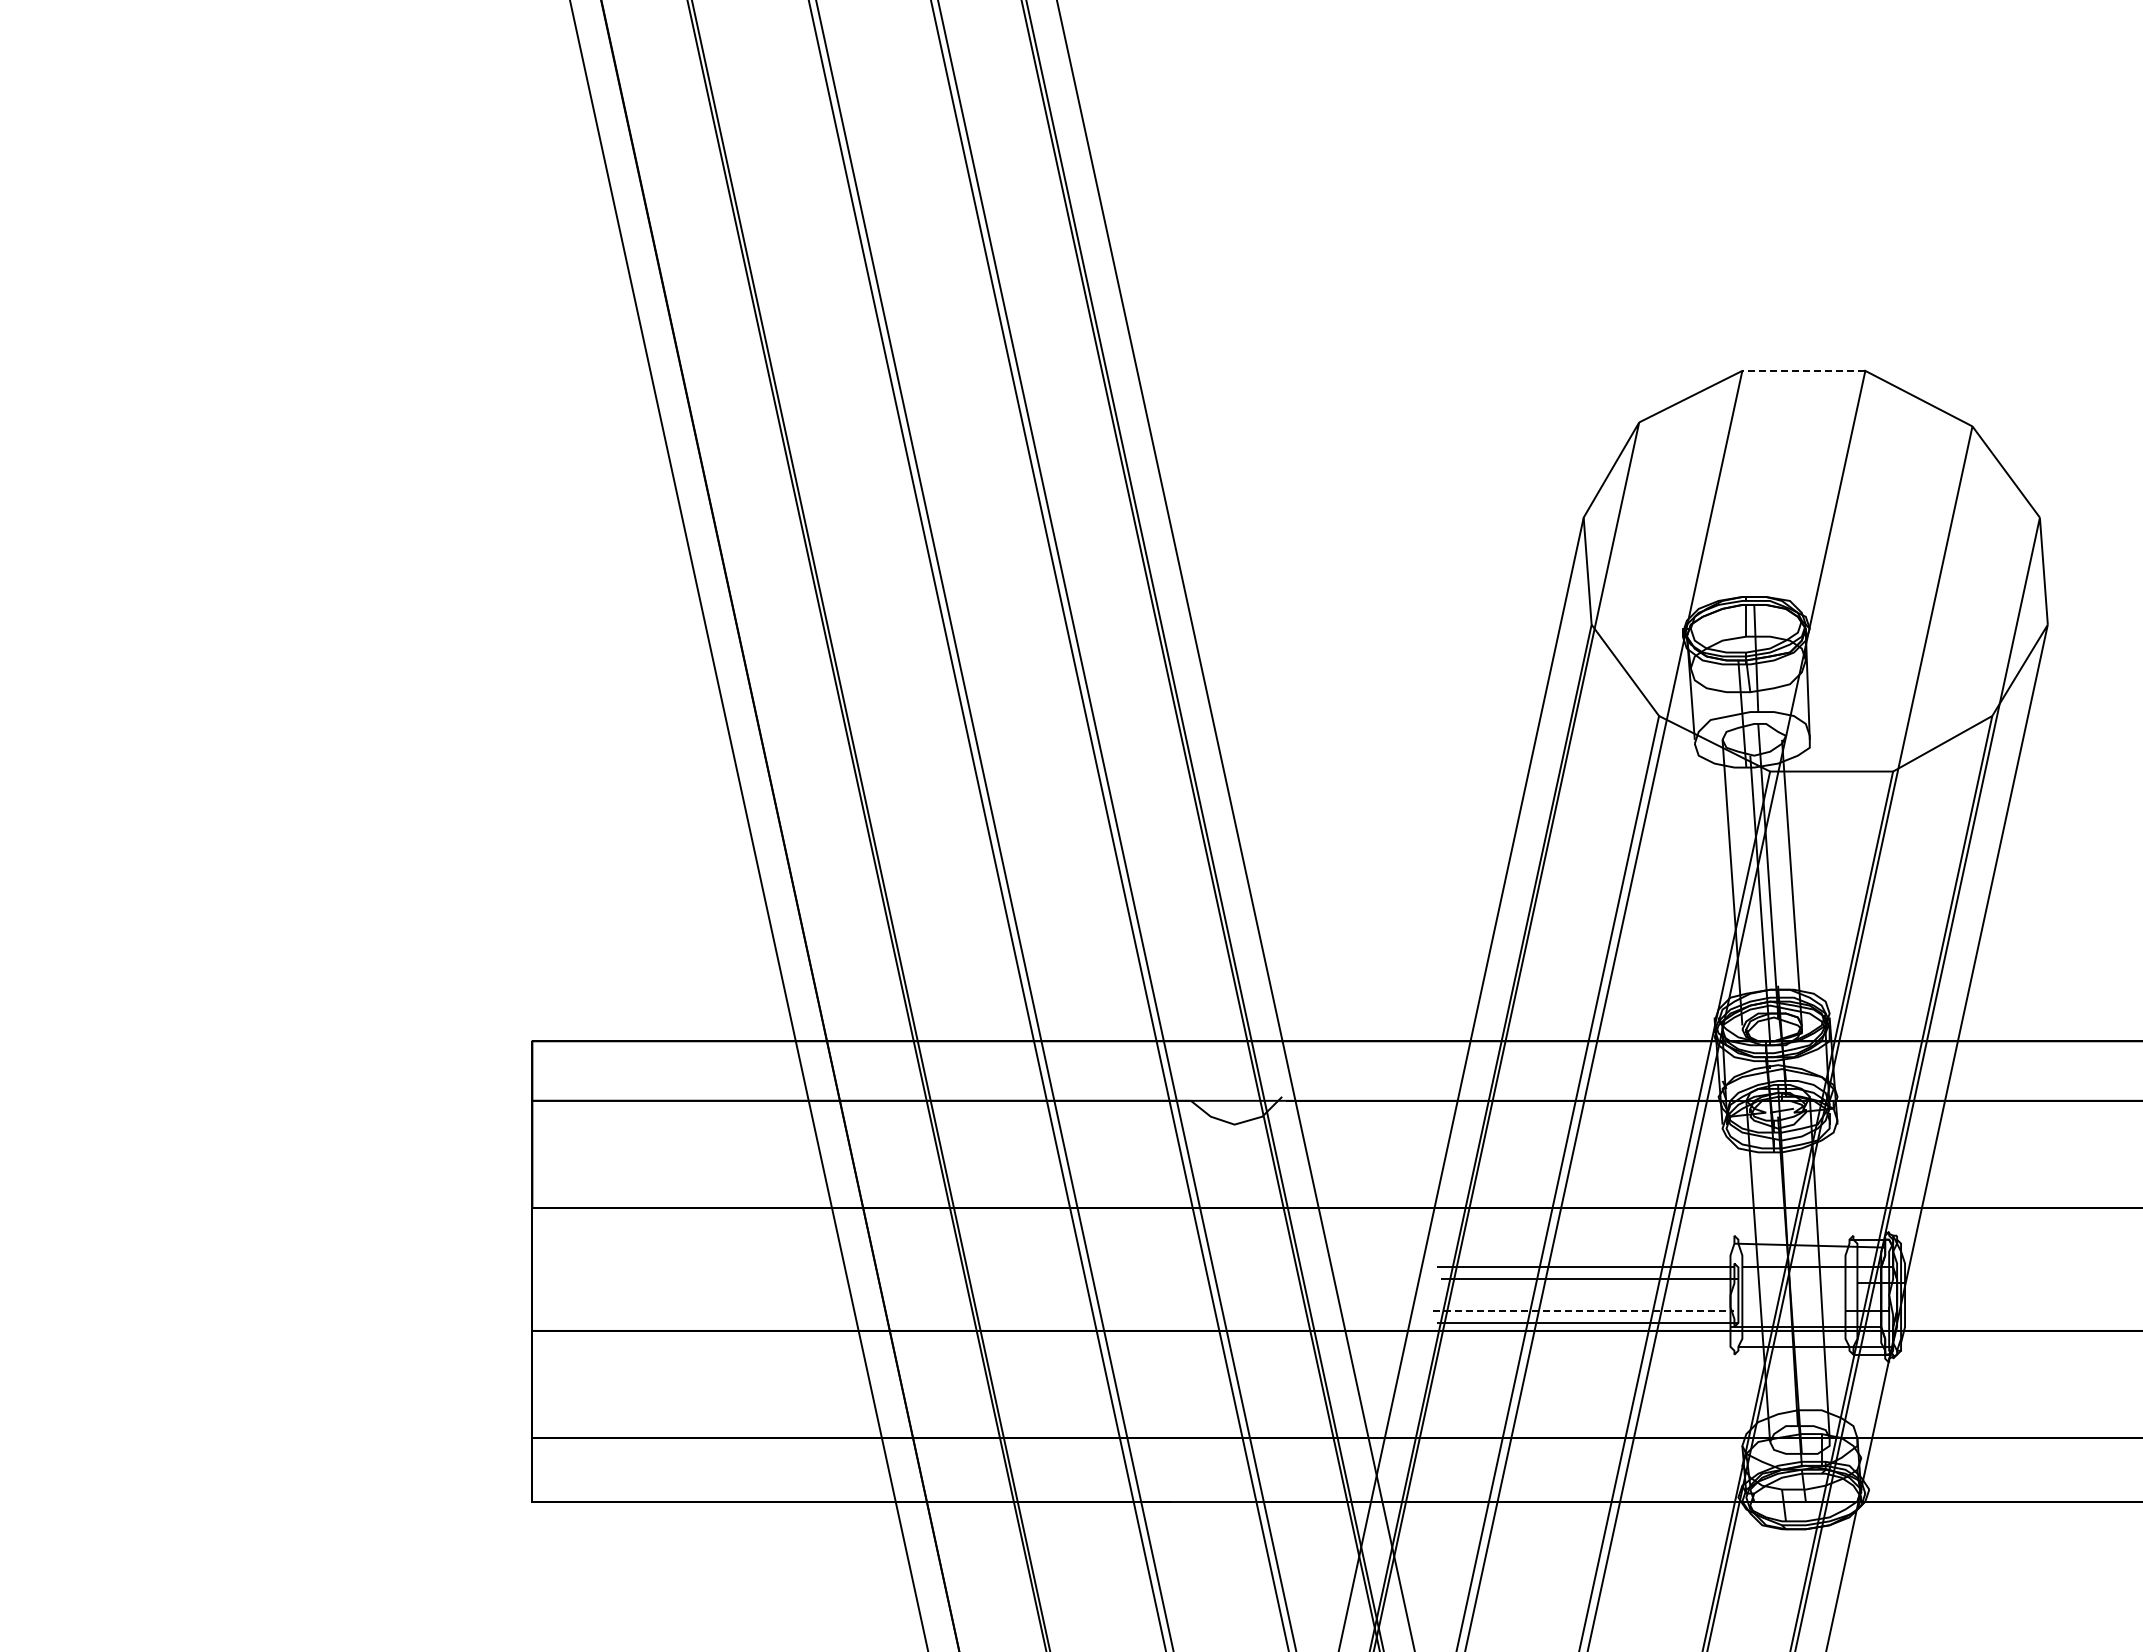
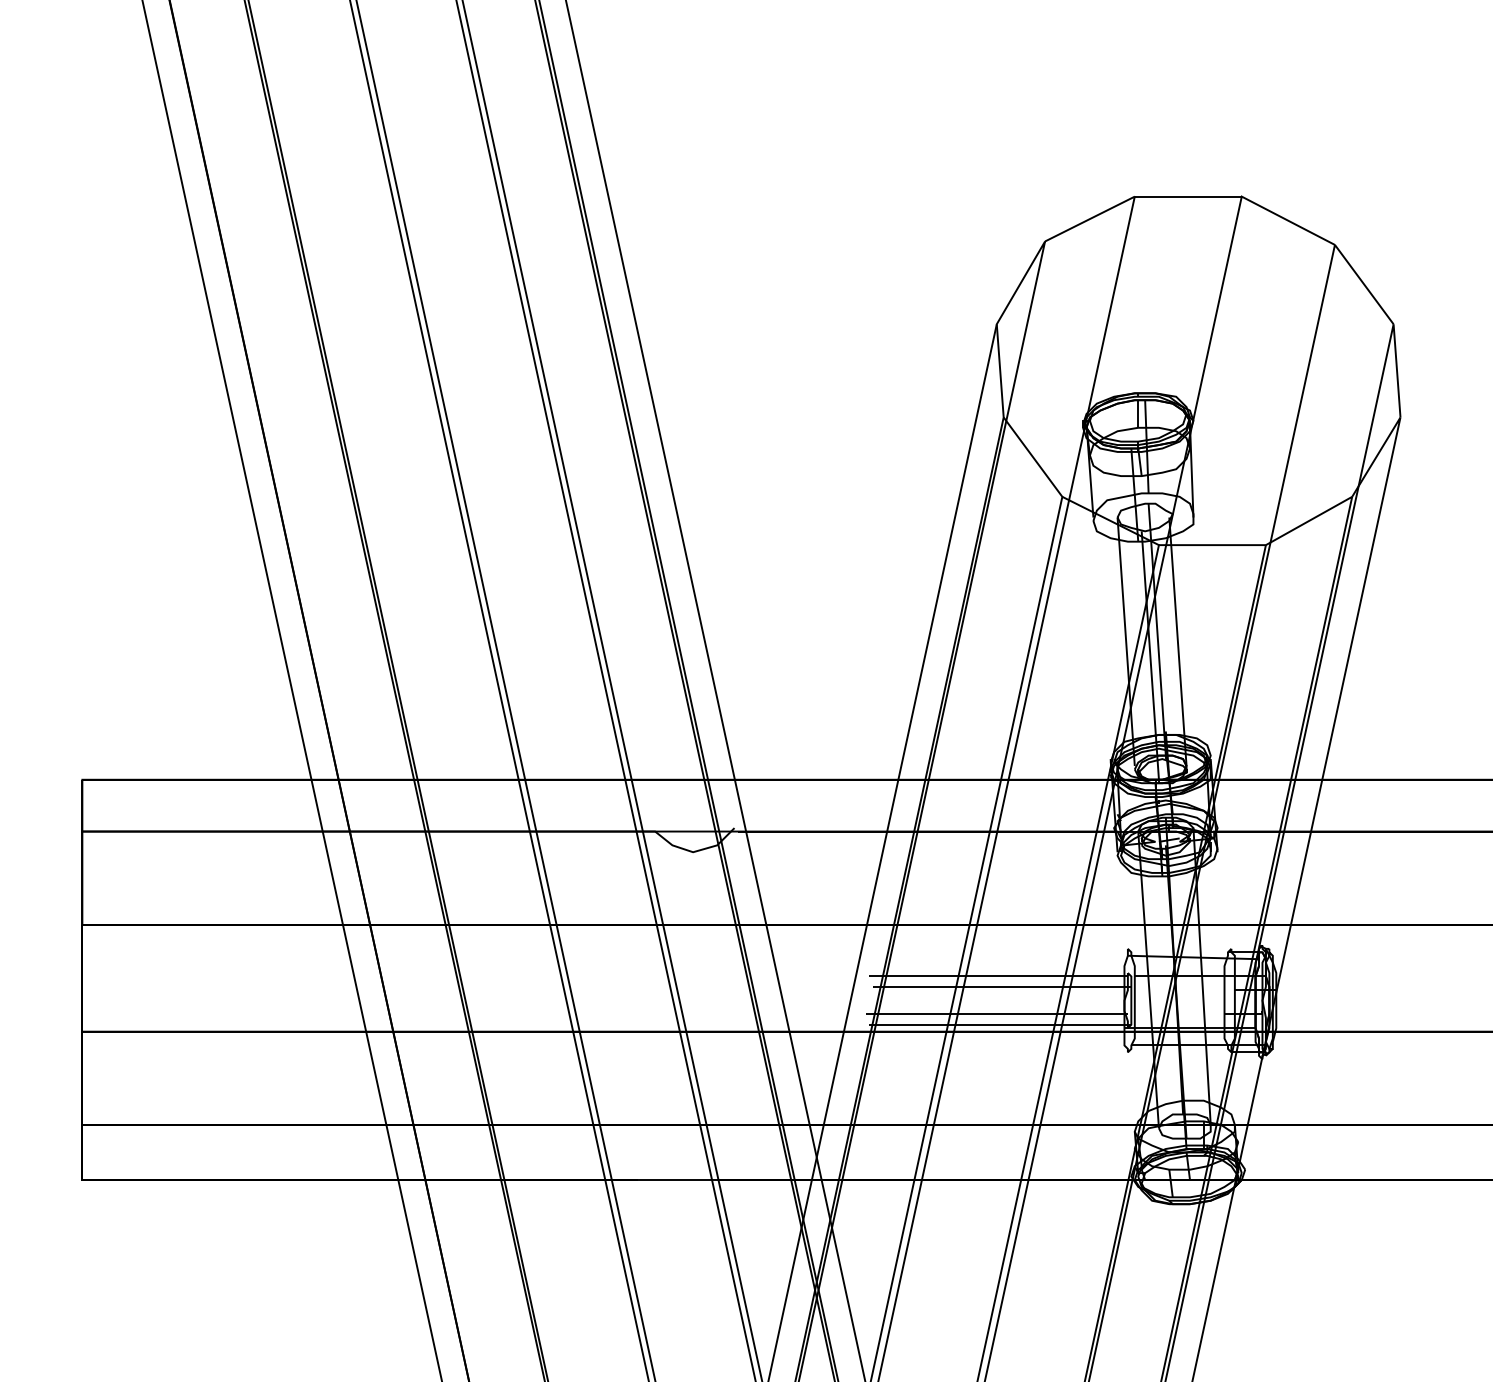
line: (1803, 370) -> (1187, 196), dashed -> solid
line: (1583, 1311) -> (996, 1014), dashed -> solid

